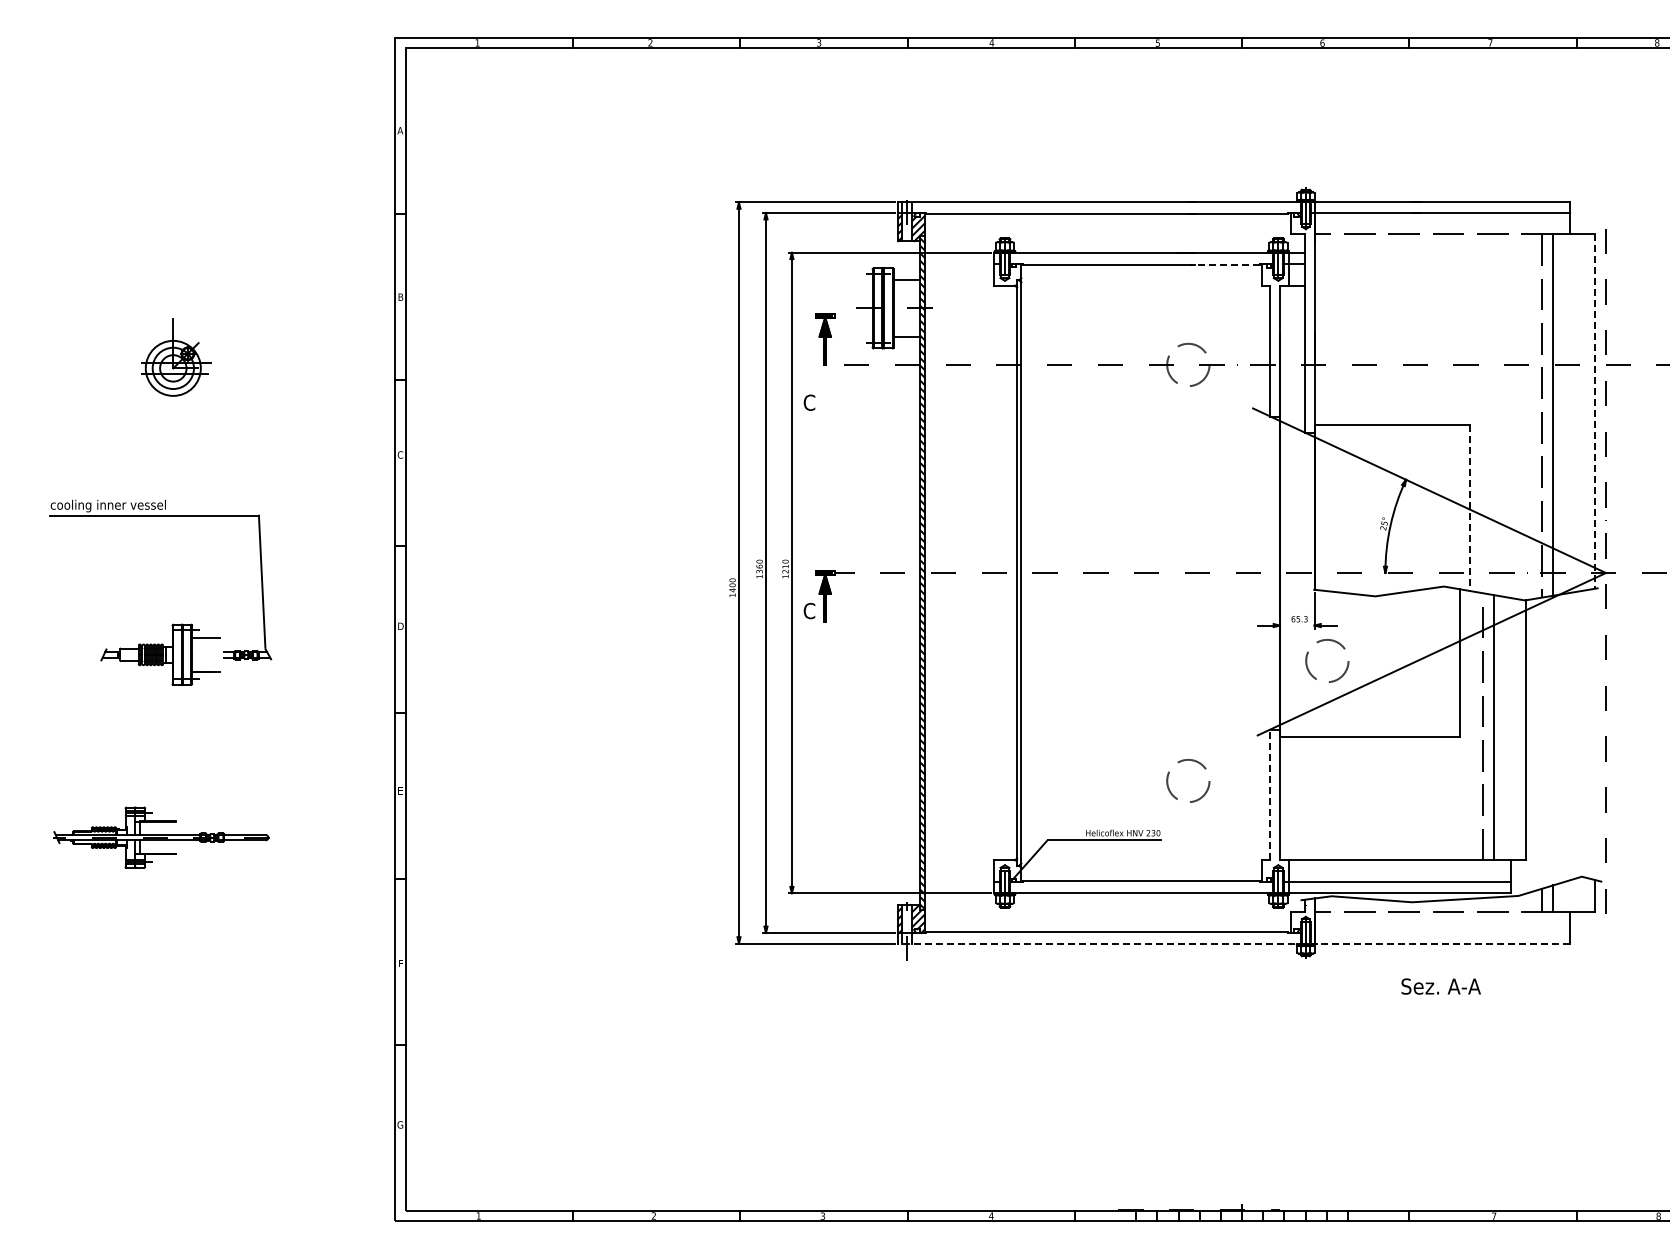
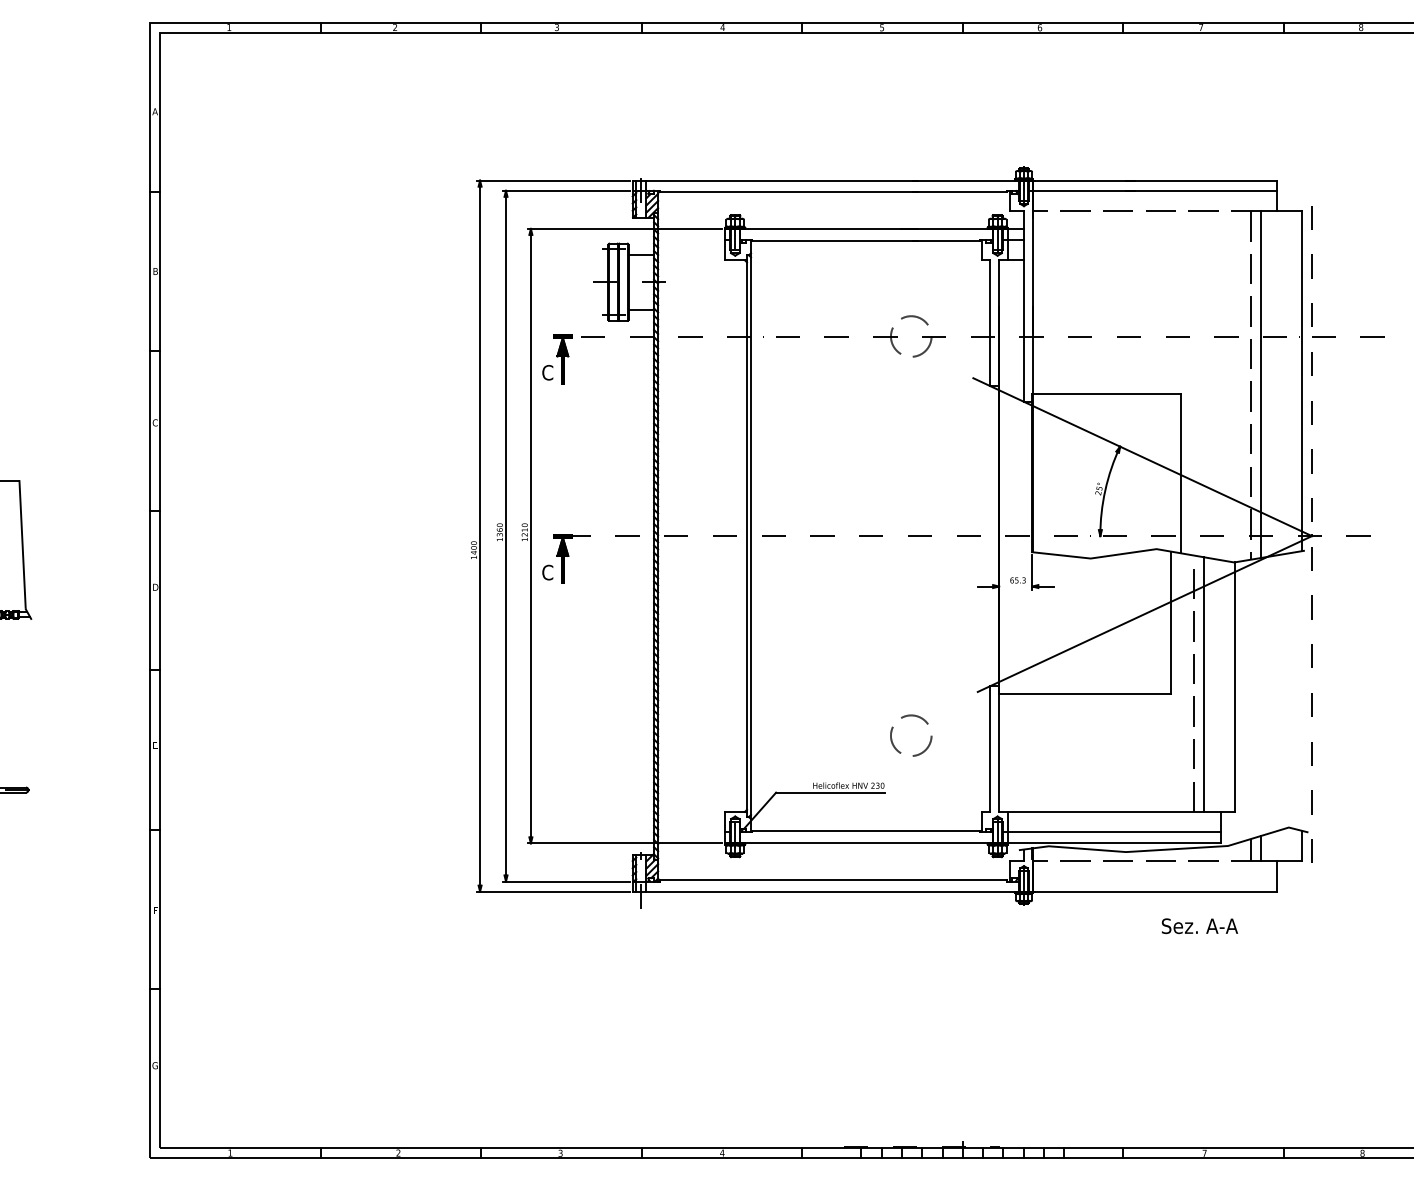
line: (1224, 265) -> (945, 241), dashed -> solid
part: (825, 339) -> (563, 359), moved
line: (1595, 411) -> (1301, 381), dashed -> solid
line: (1469, 508) -> (1181, 474), dashed -> solid
circle: (1327, 660) -> (1044, 620), removed
line: (1270, 794) -> (990, 748), dashed -> solid
line: (1234, 943) -> (955, 891), dashed -> solid
text: (1440, 986) -> (1199, 926), moved

